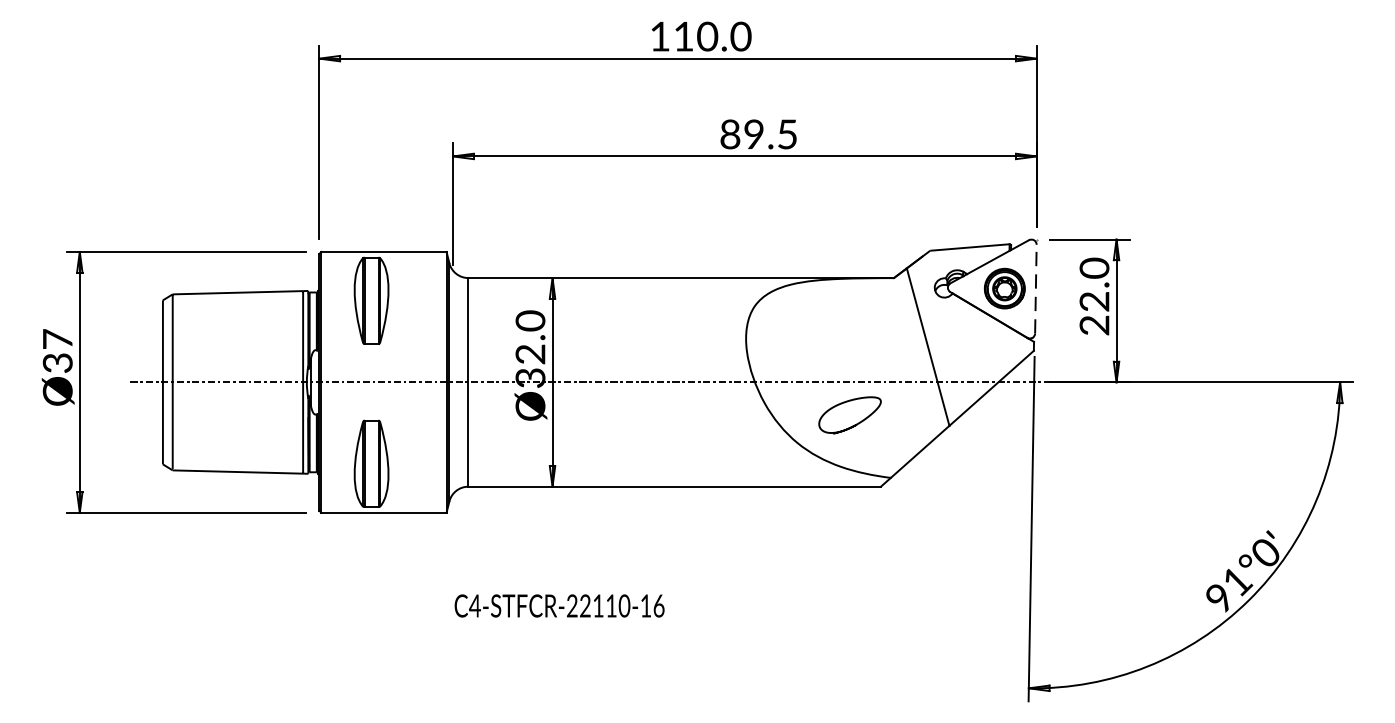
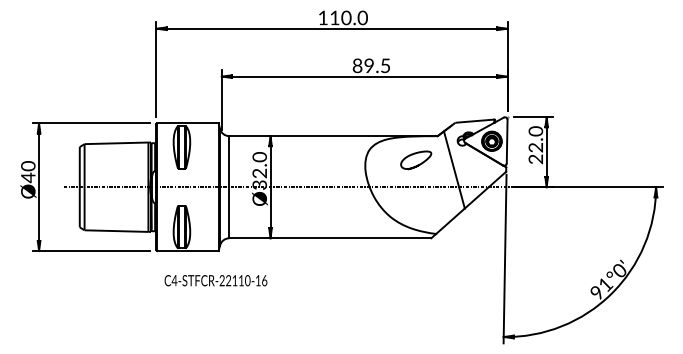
line: (1036, 288) -> (507, 141), dashed -> solid
text: (58, 352) -> (28, 172), Ø37 -> Ø40
curve: (852, 423) -> (417, 164), moved
text: (558, 605) -> (215, 280), moved

